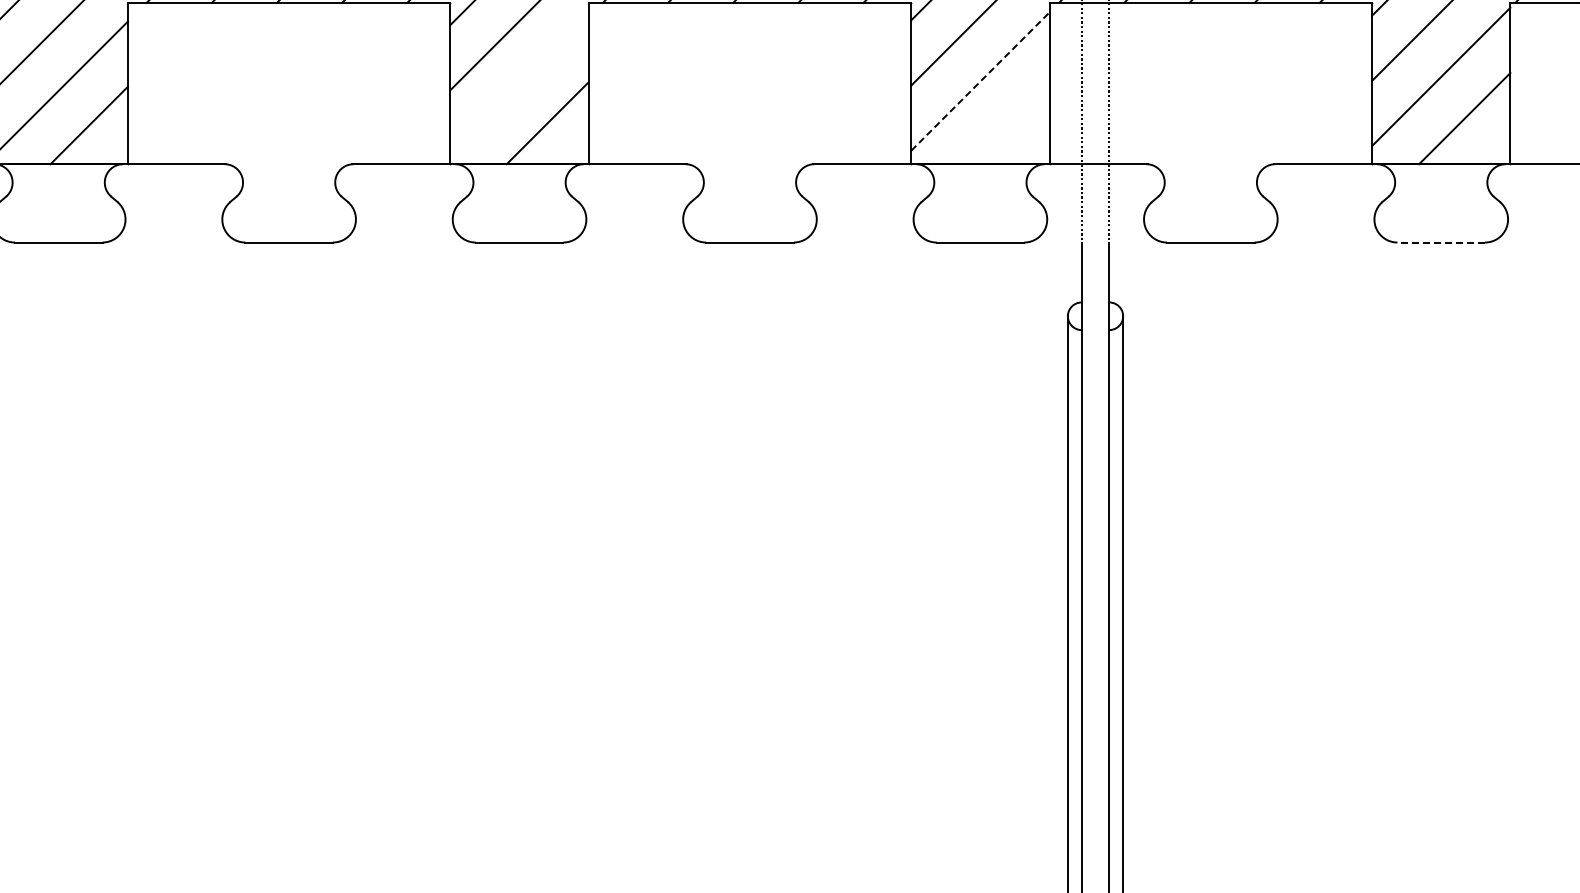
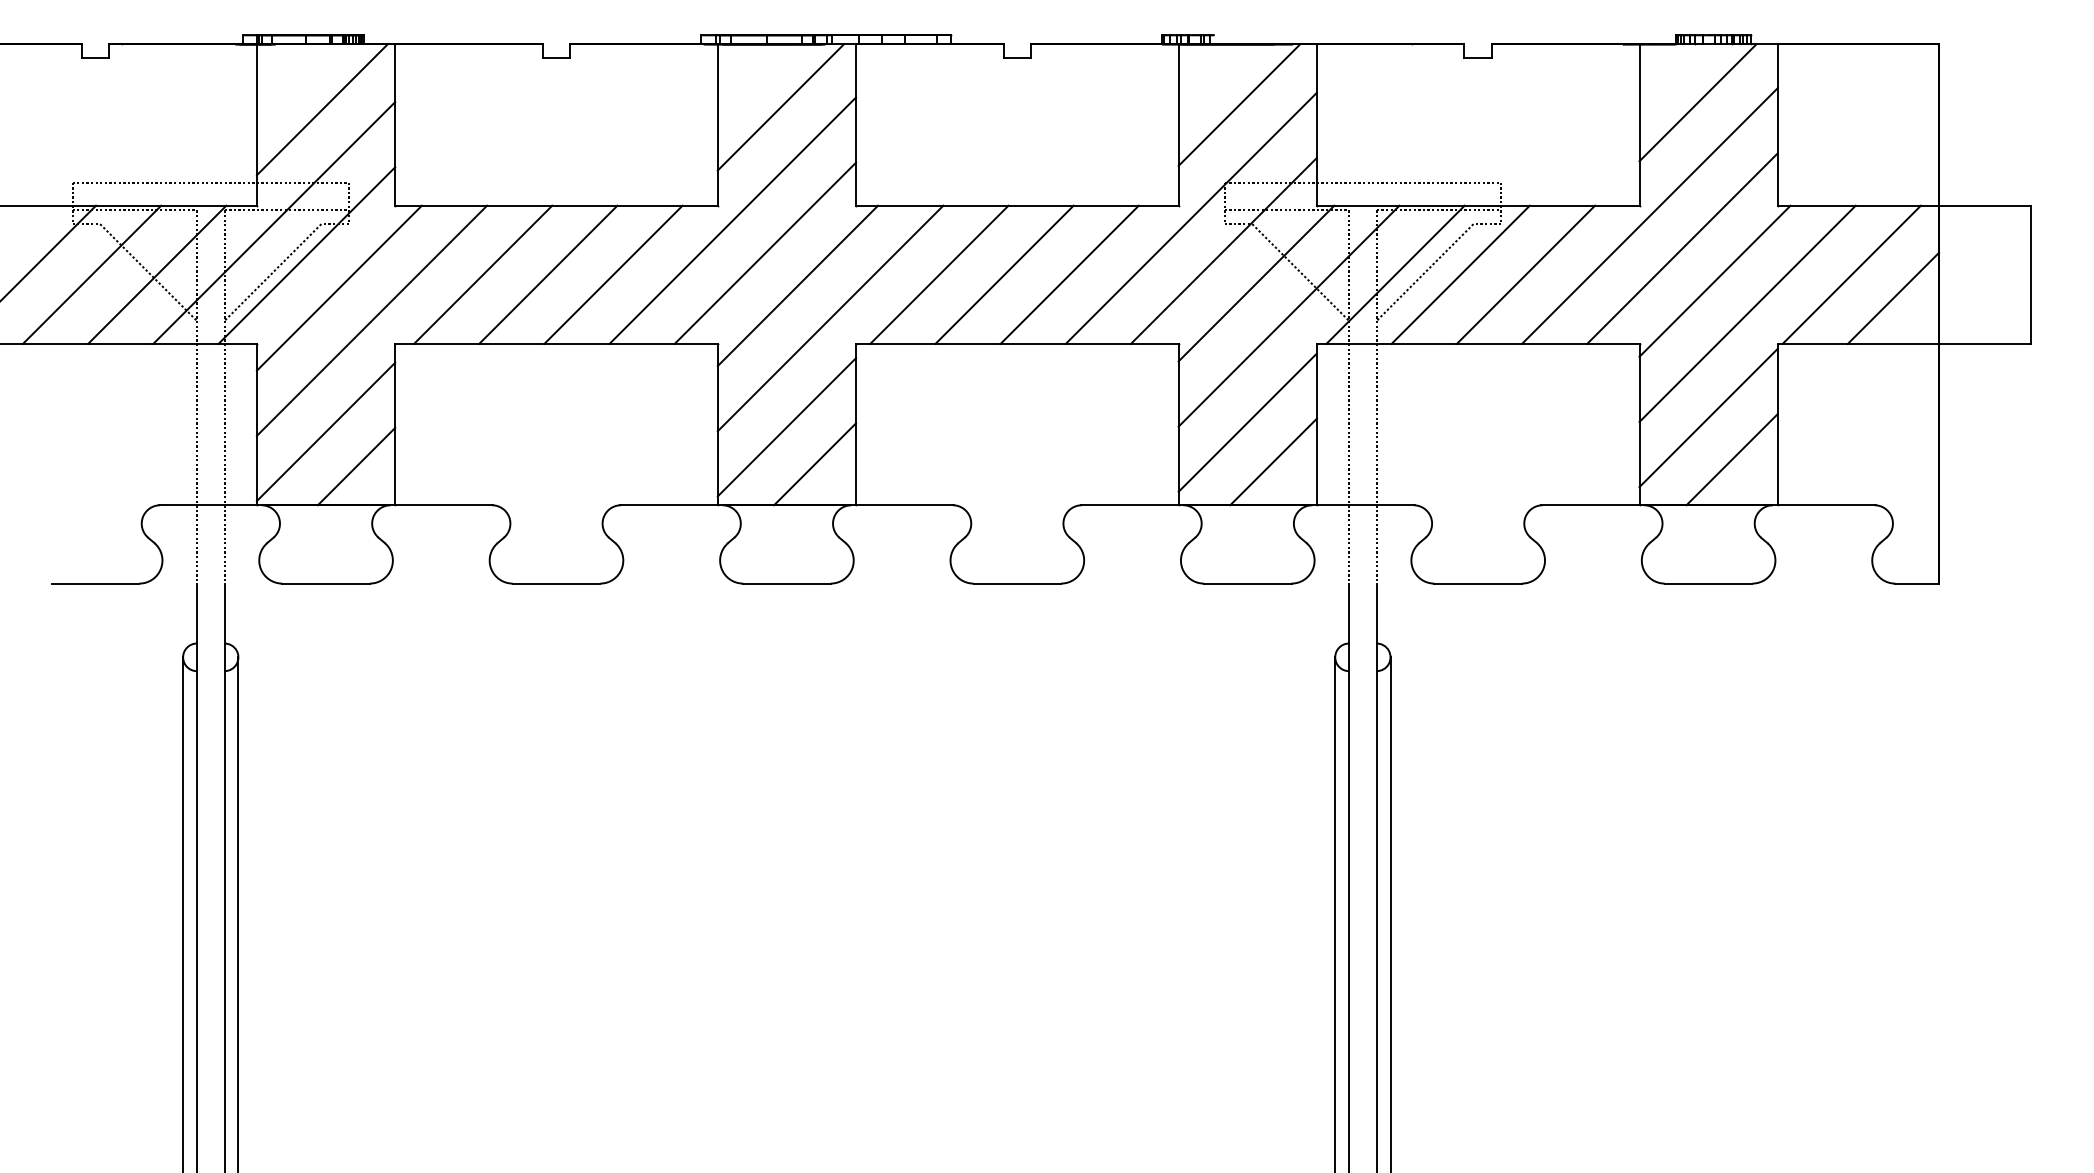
line: (980, 81) -> (1247, 422), dashed -> solid
line: (519, 86) -> (786, 427), added
line: (1006, 120) -> (1273, 461), added
line: (1441, 242) -> (1708, 583), dashed -> solid

